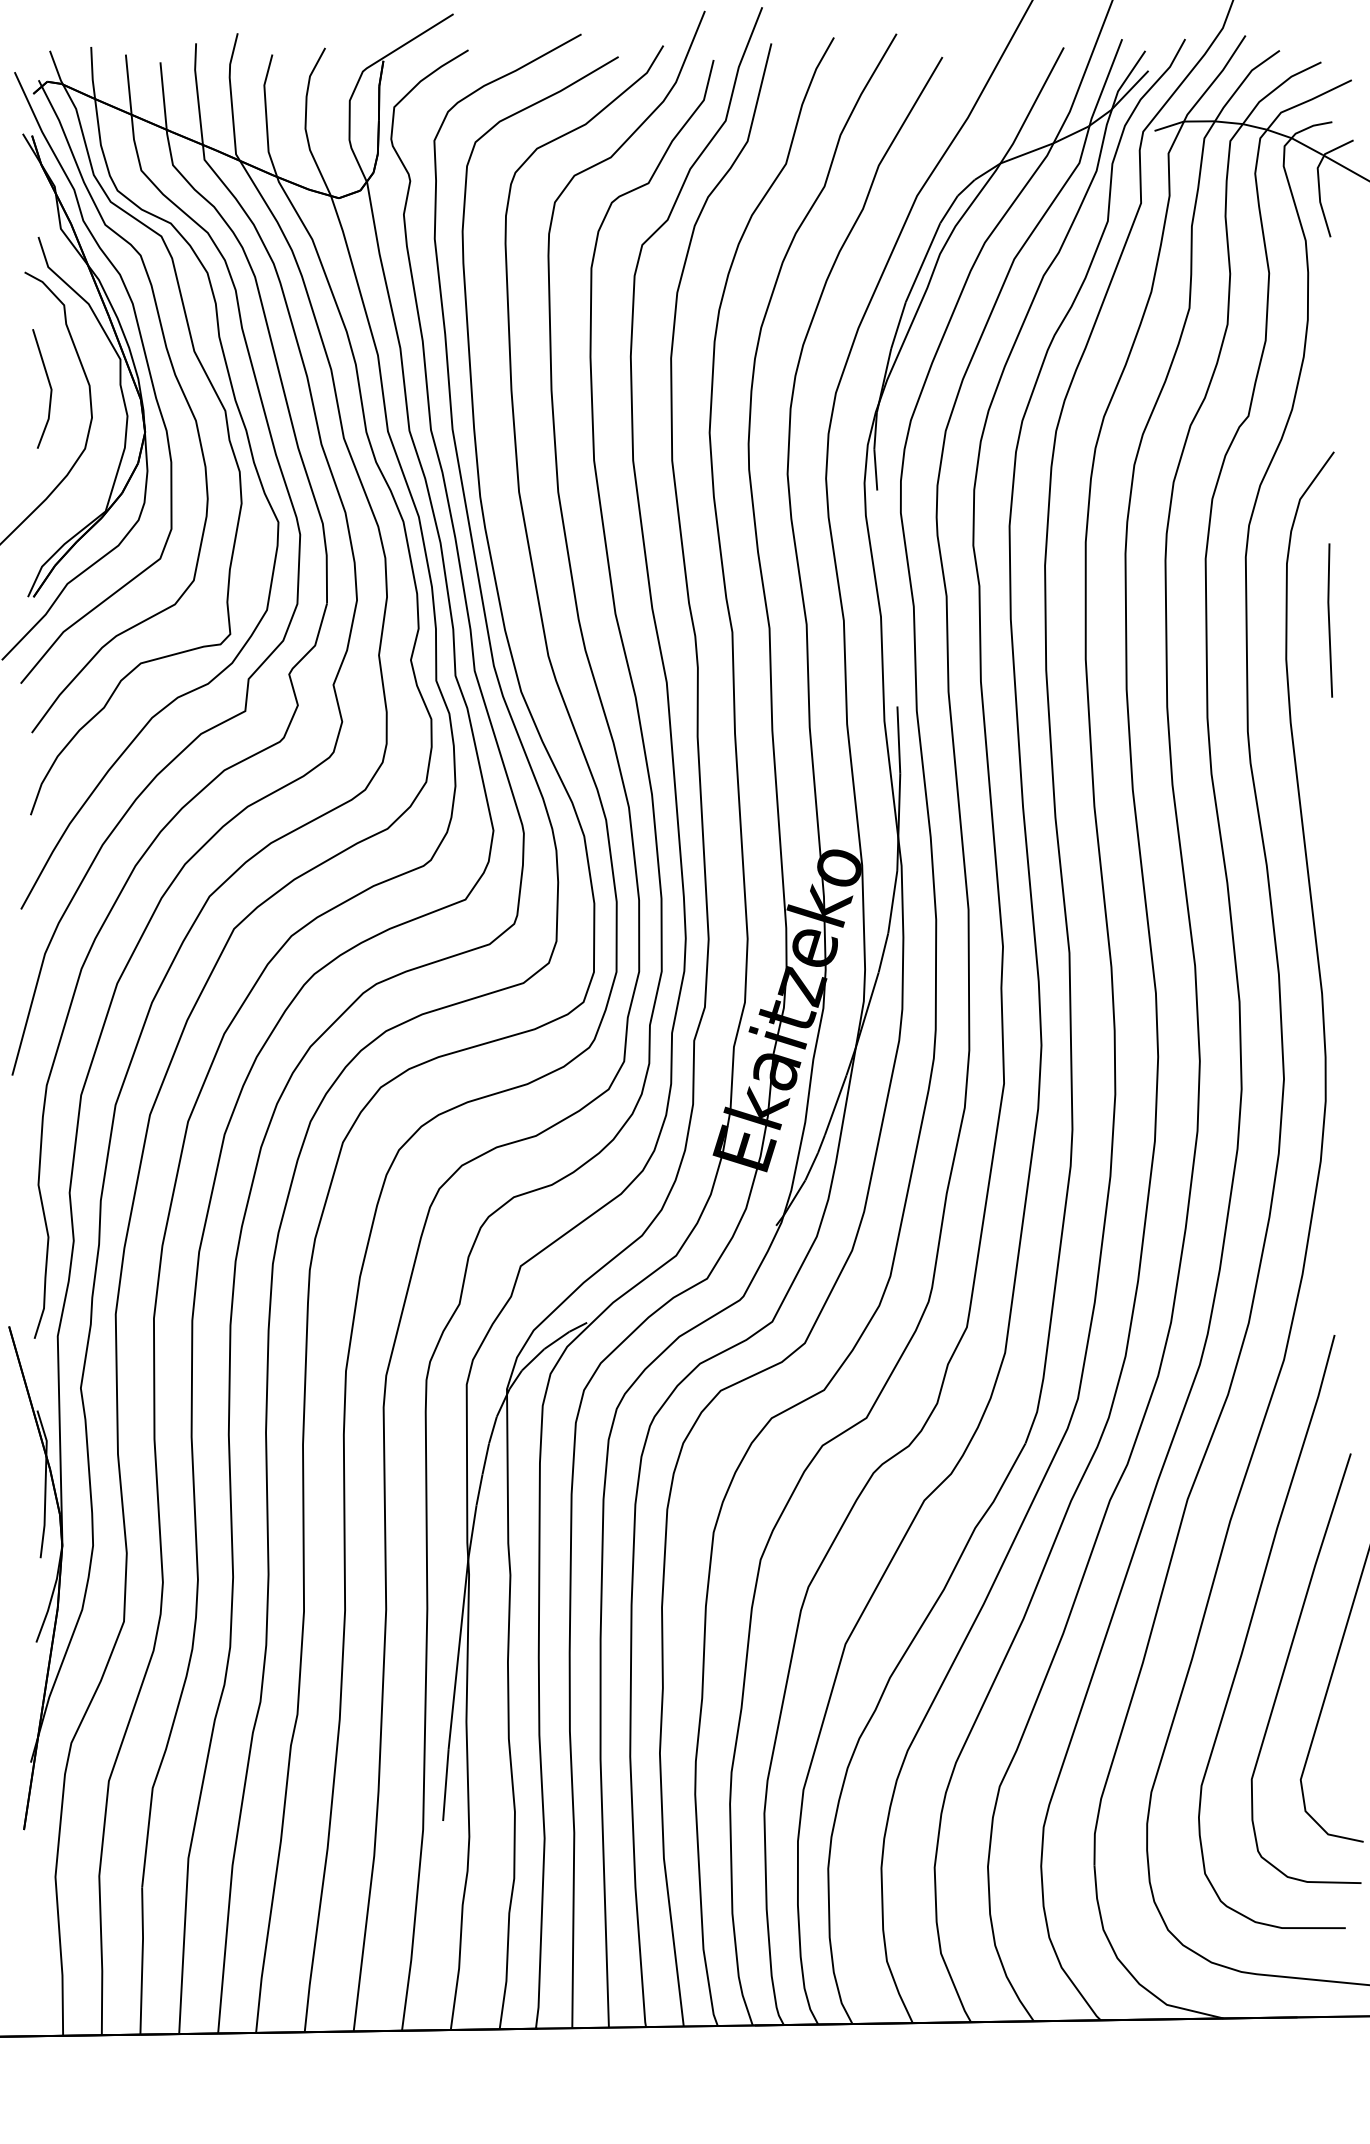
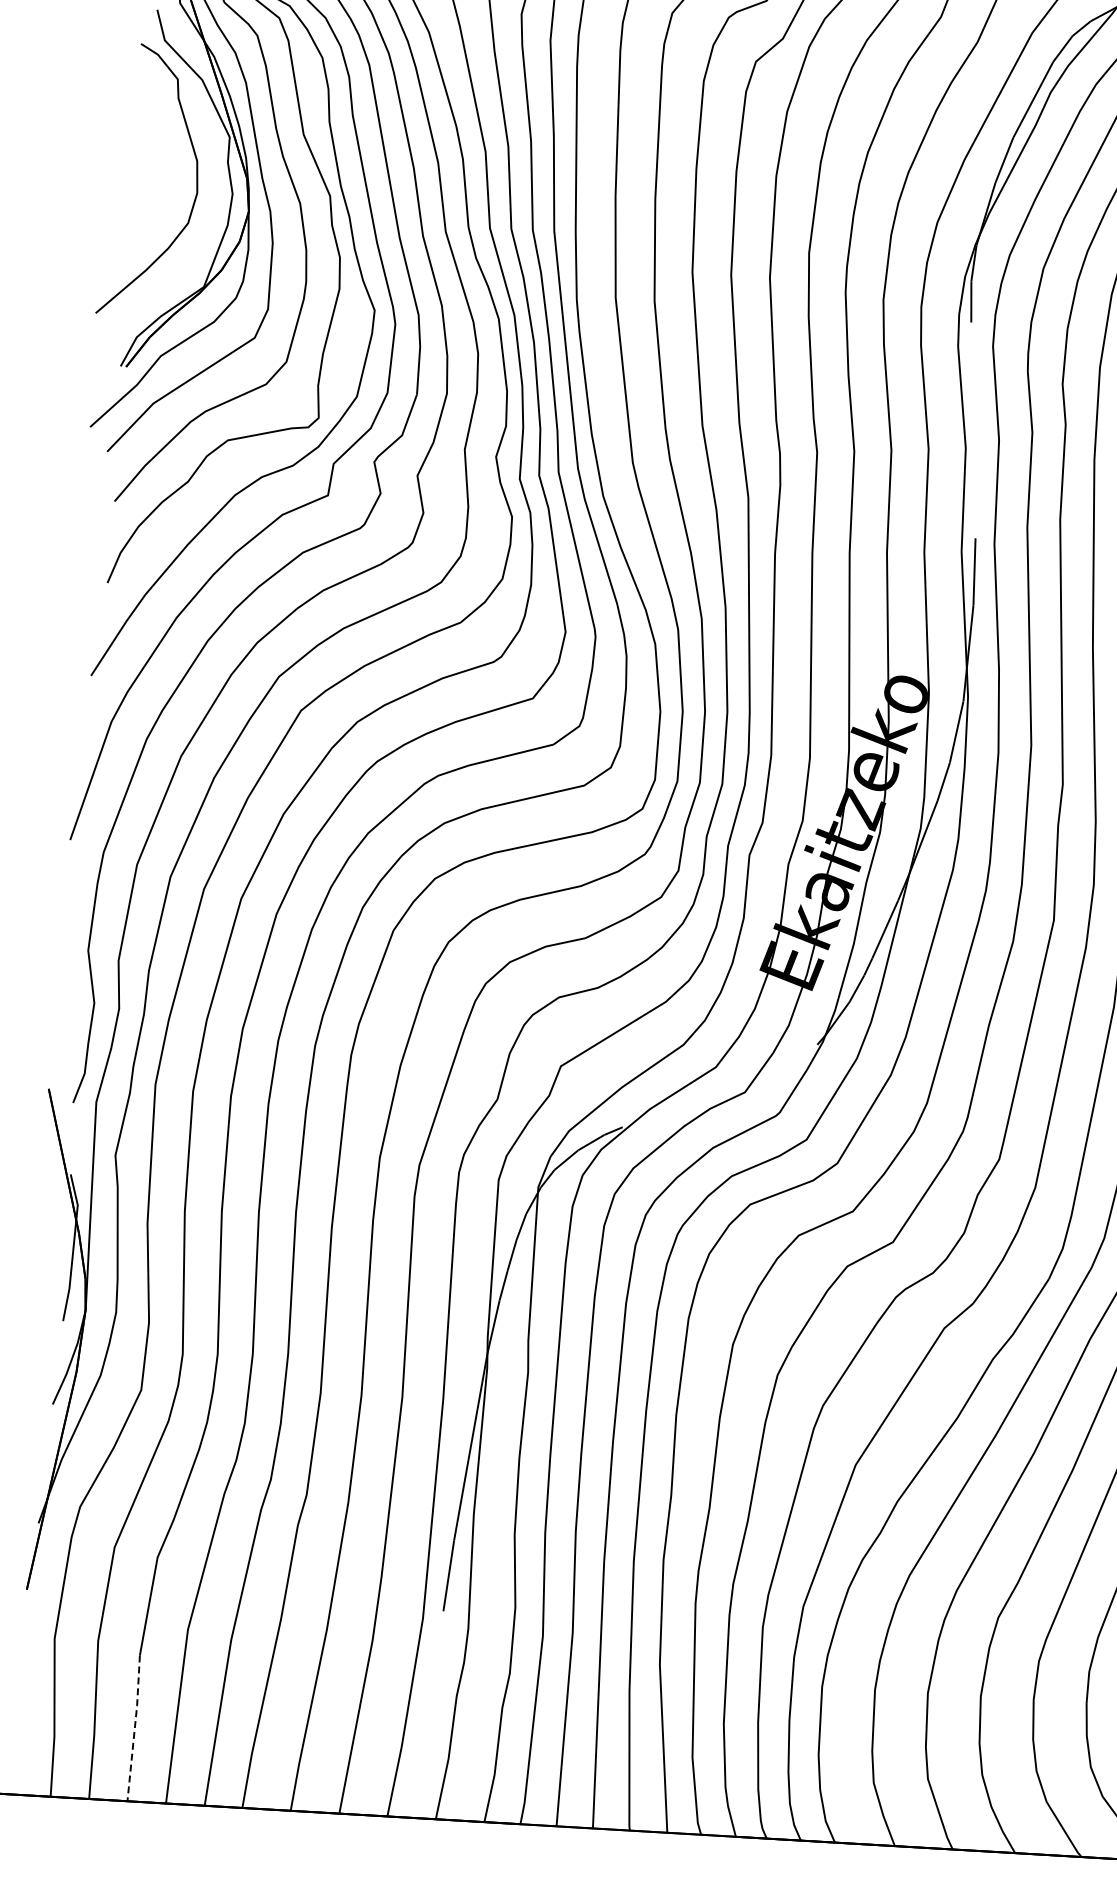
line: (49, 386) -> (157, 158), removed
line: (142, 1961) -> (134, 1728), solid -> dashed

